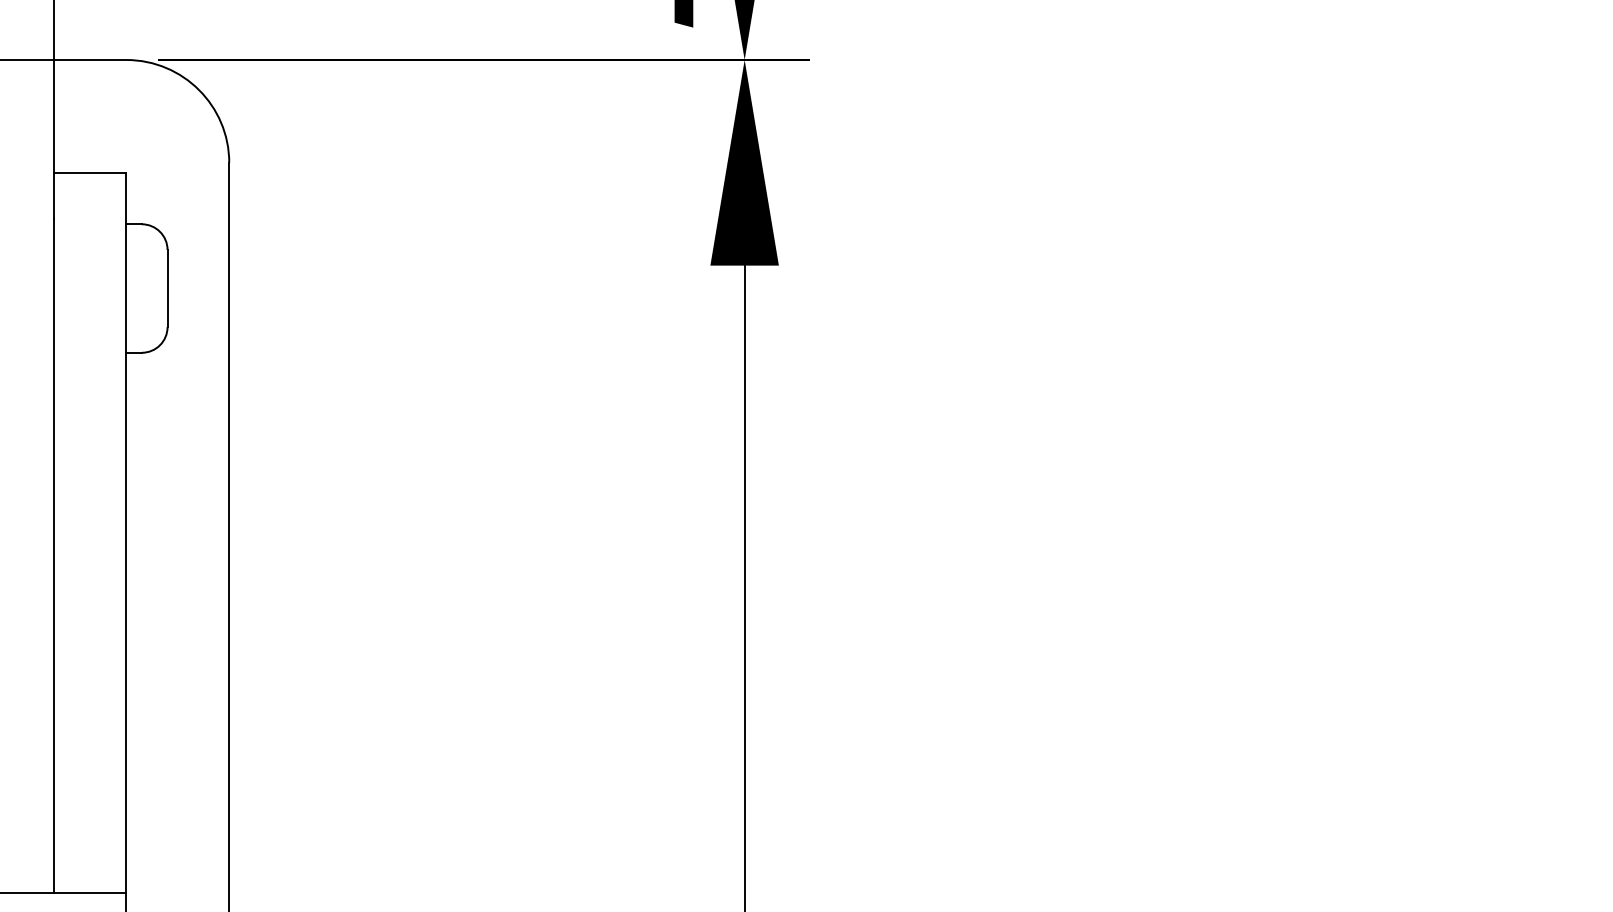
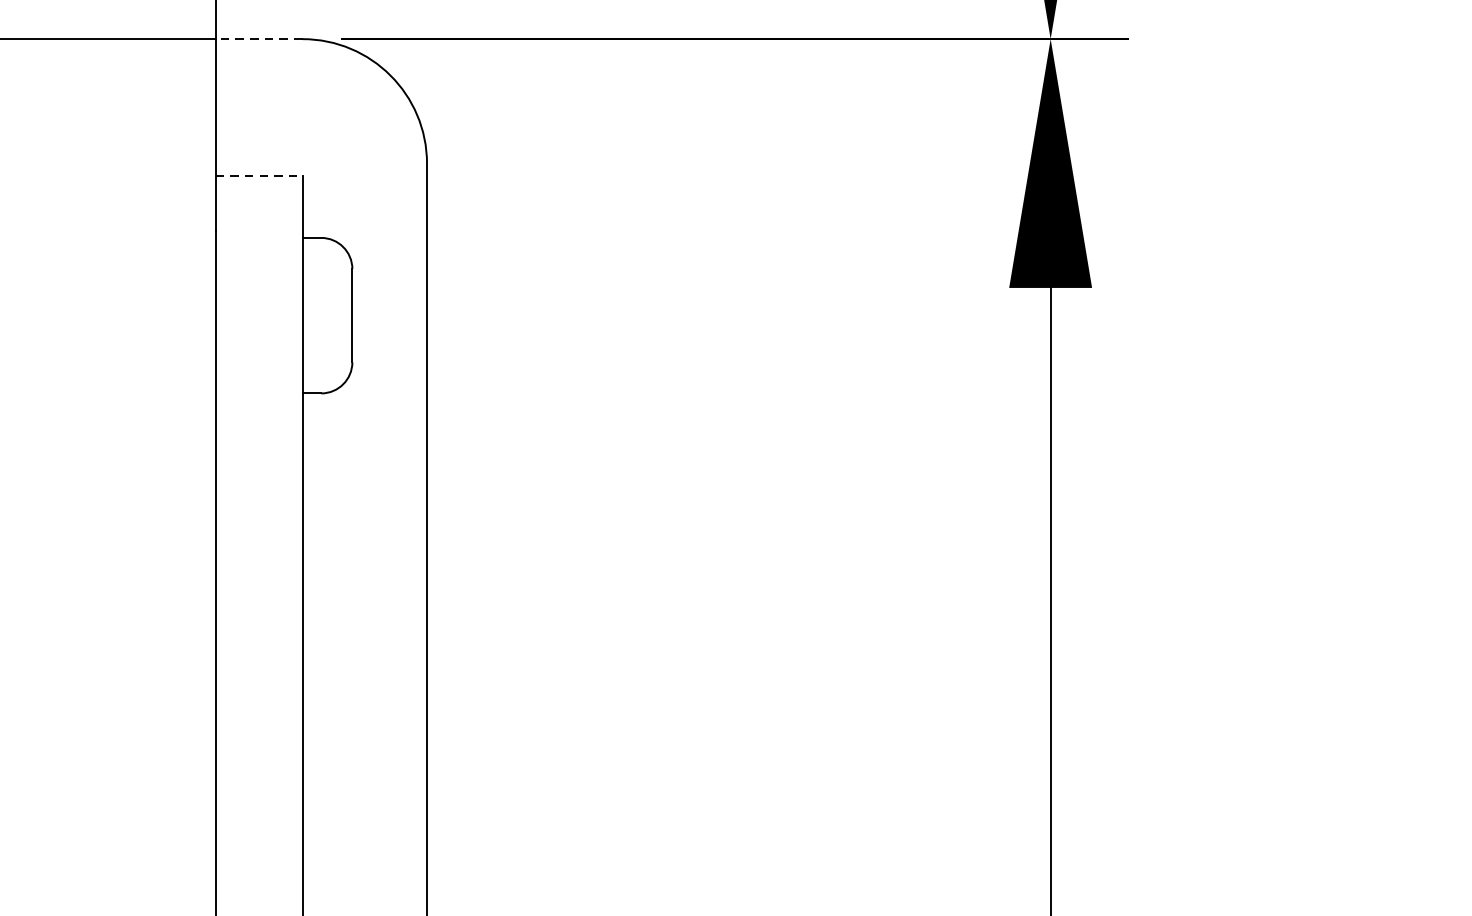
line: (90, 60) -> (259, 39), solid -> dashed
line: (90, 172) -> (259, 175), solid -> dashed

